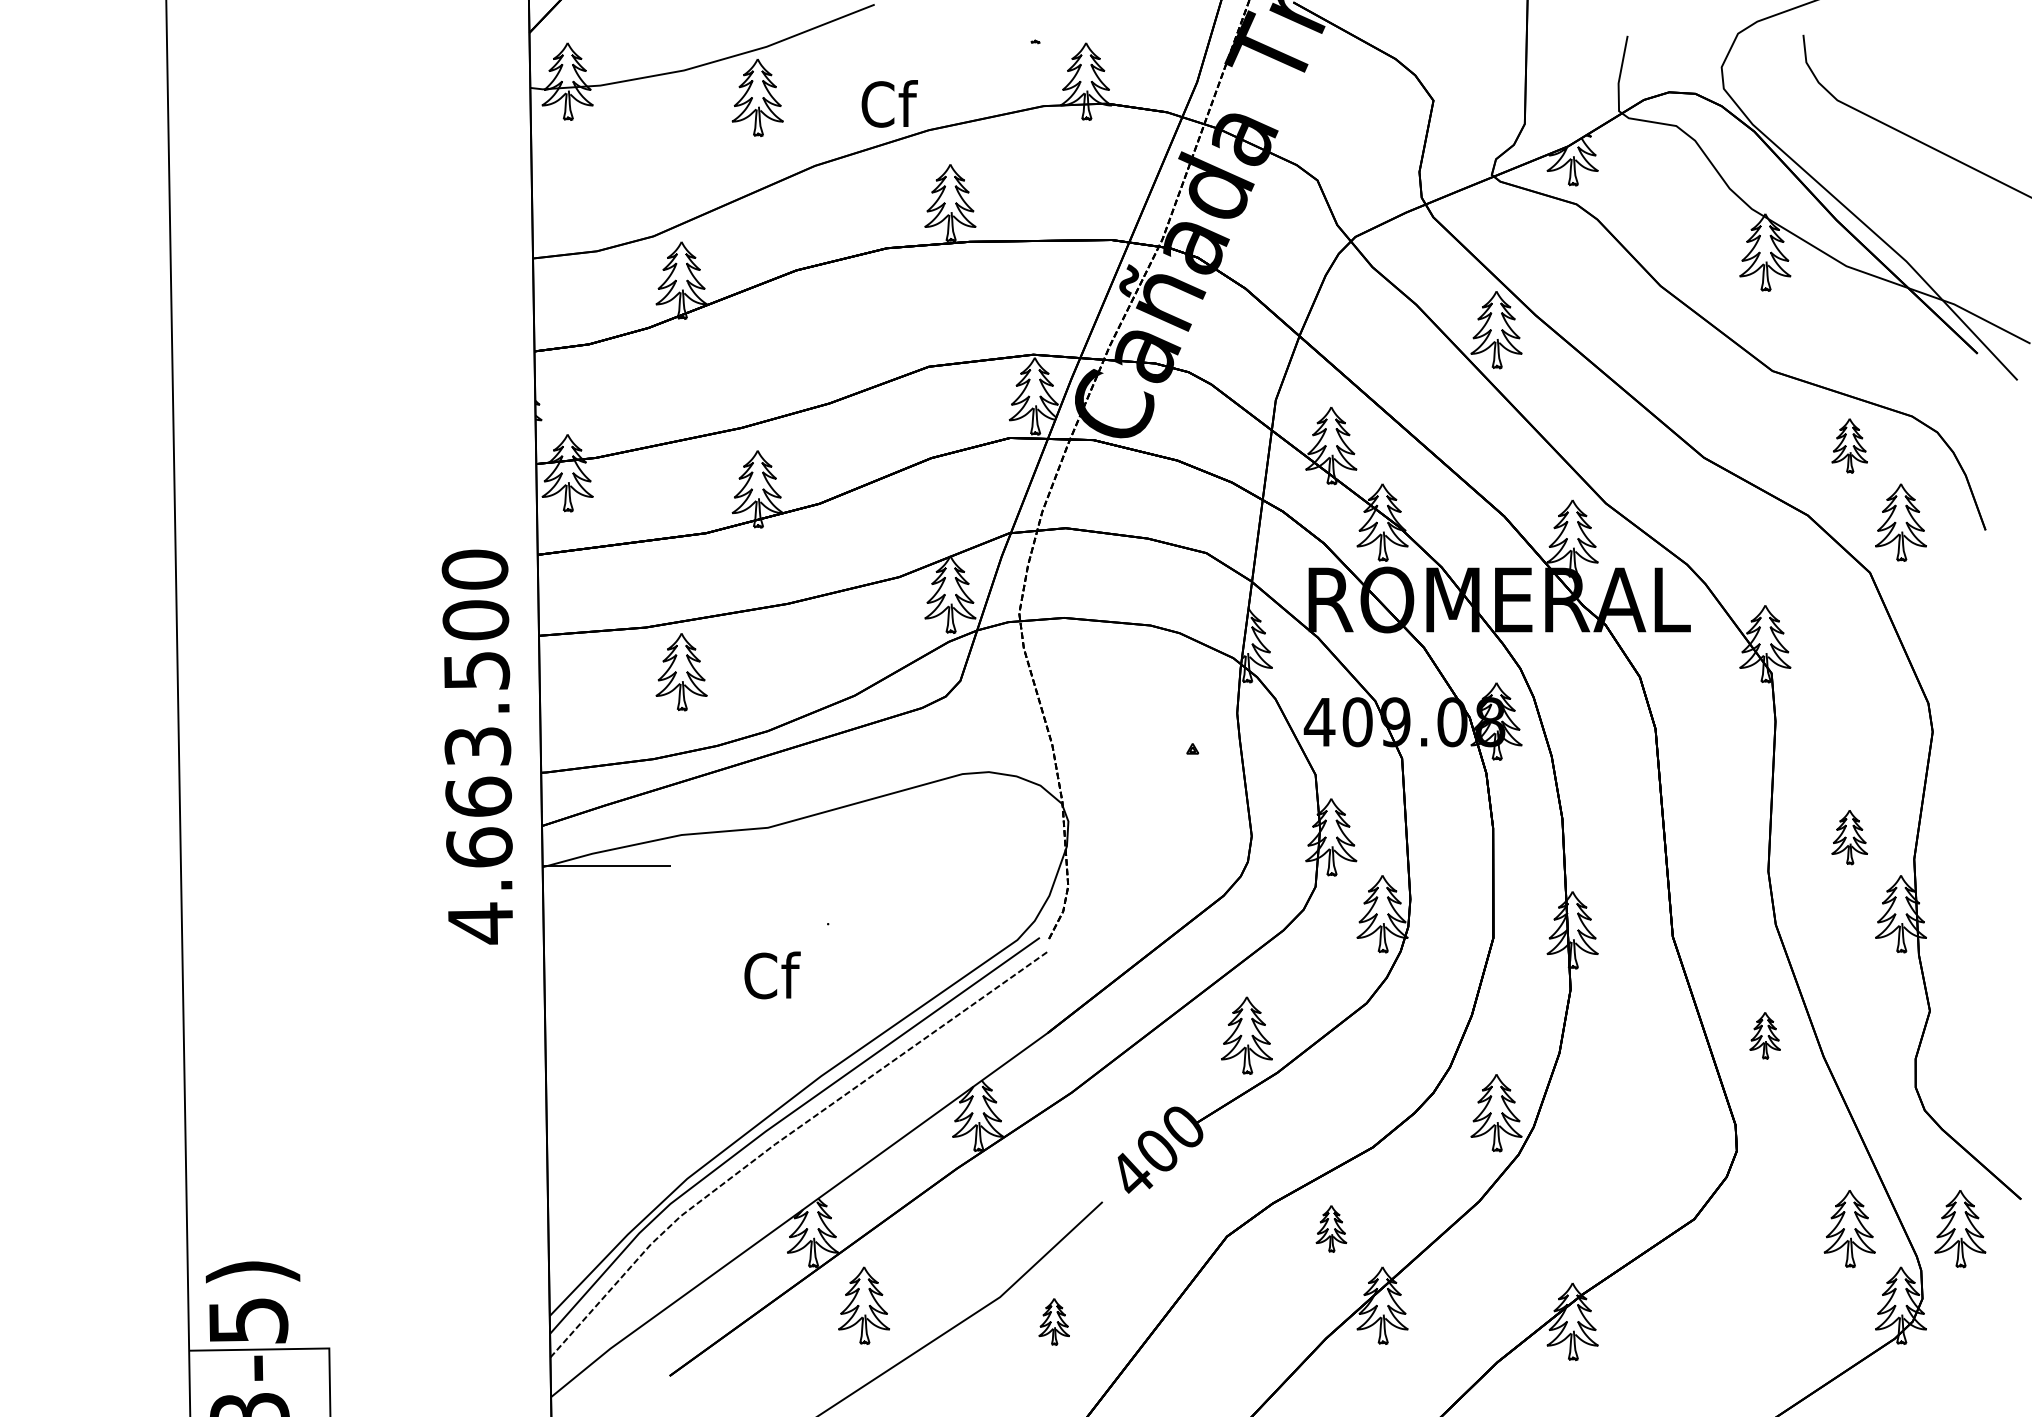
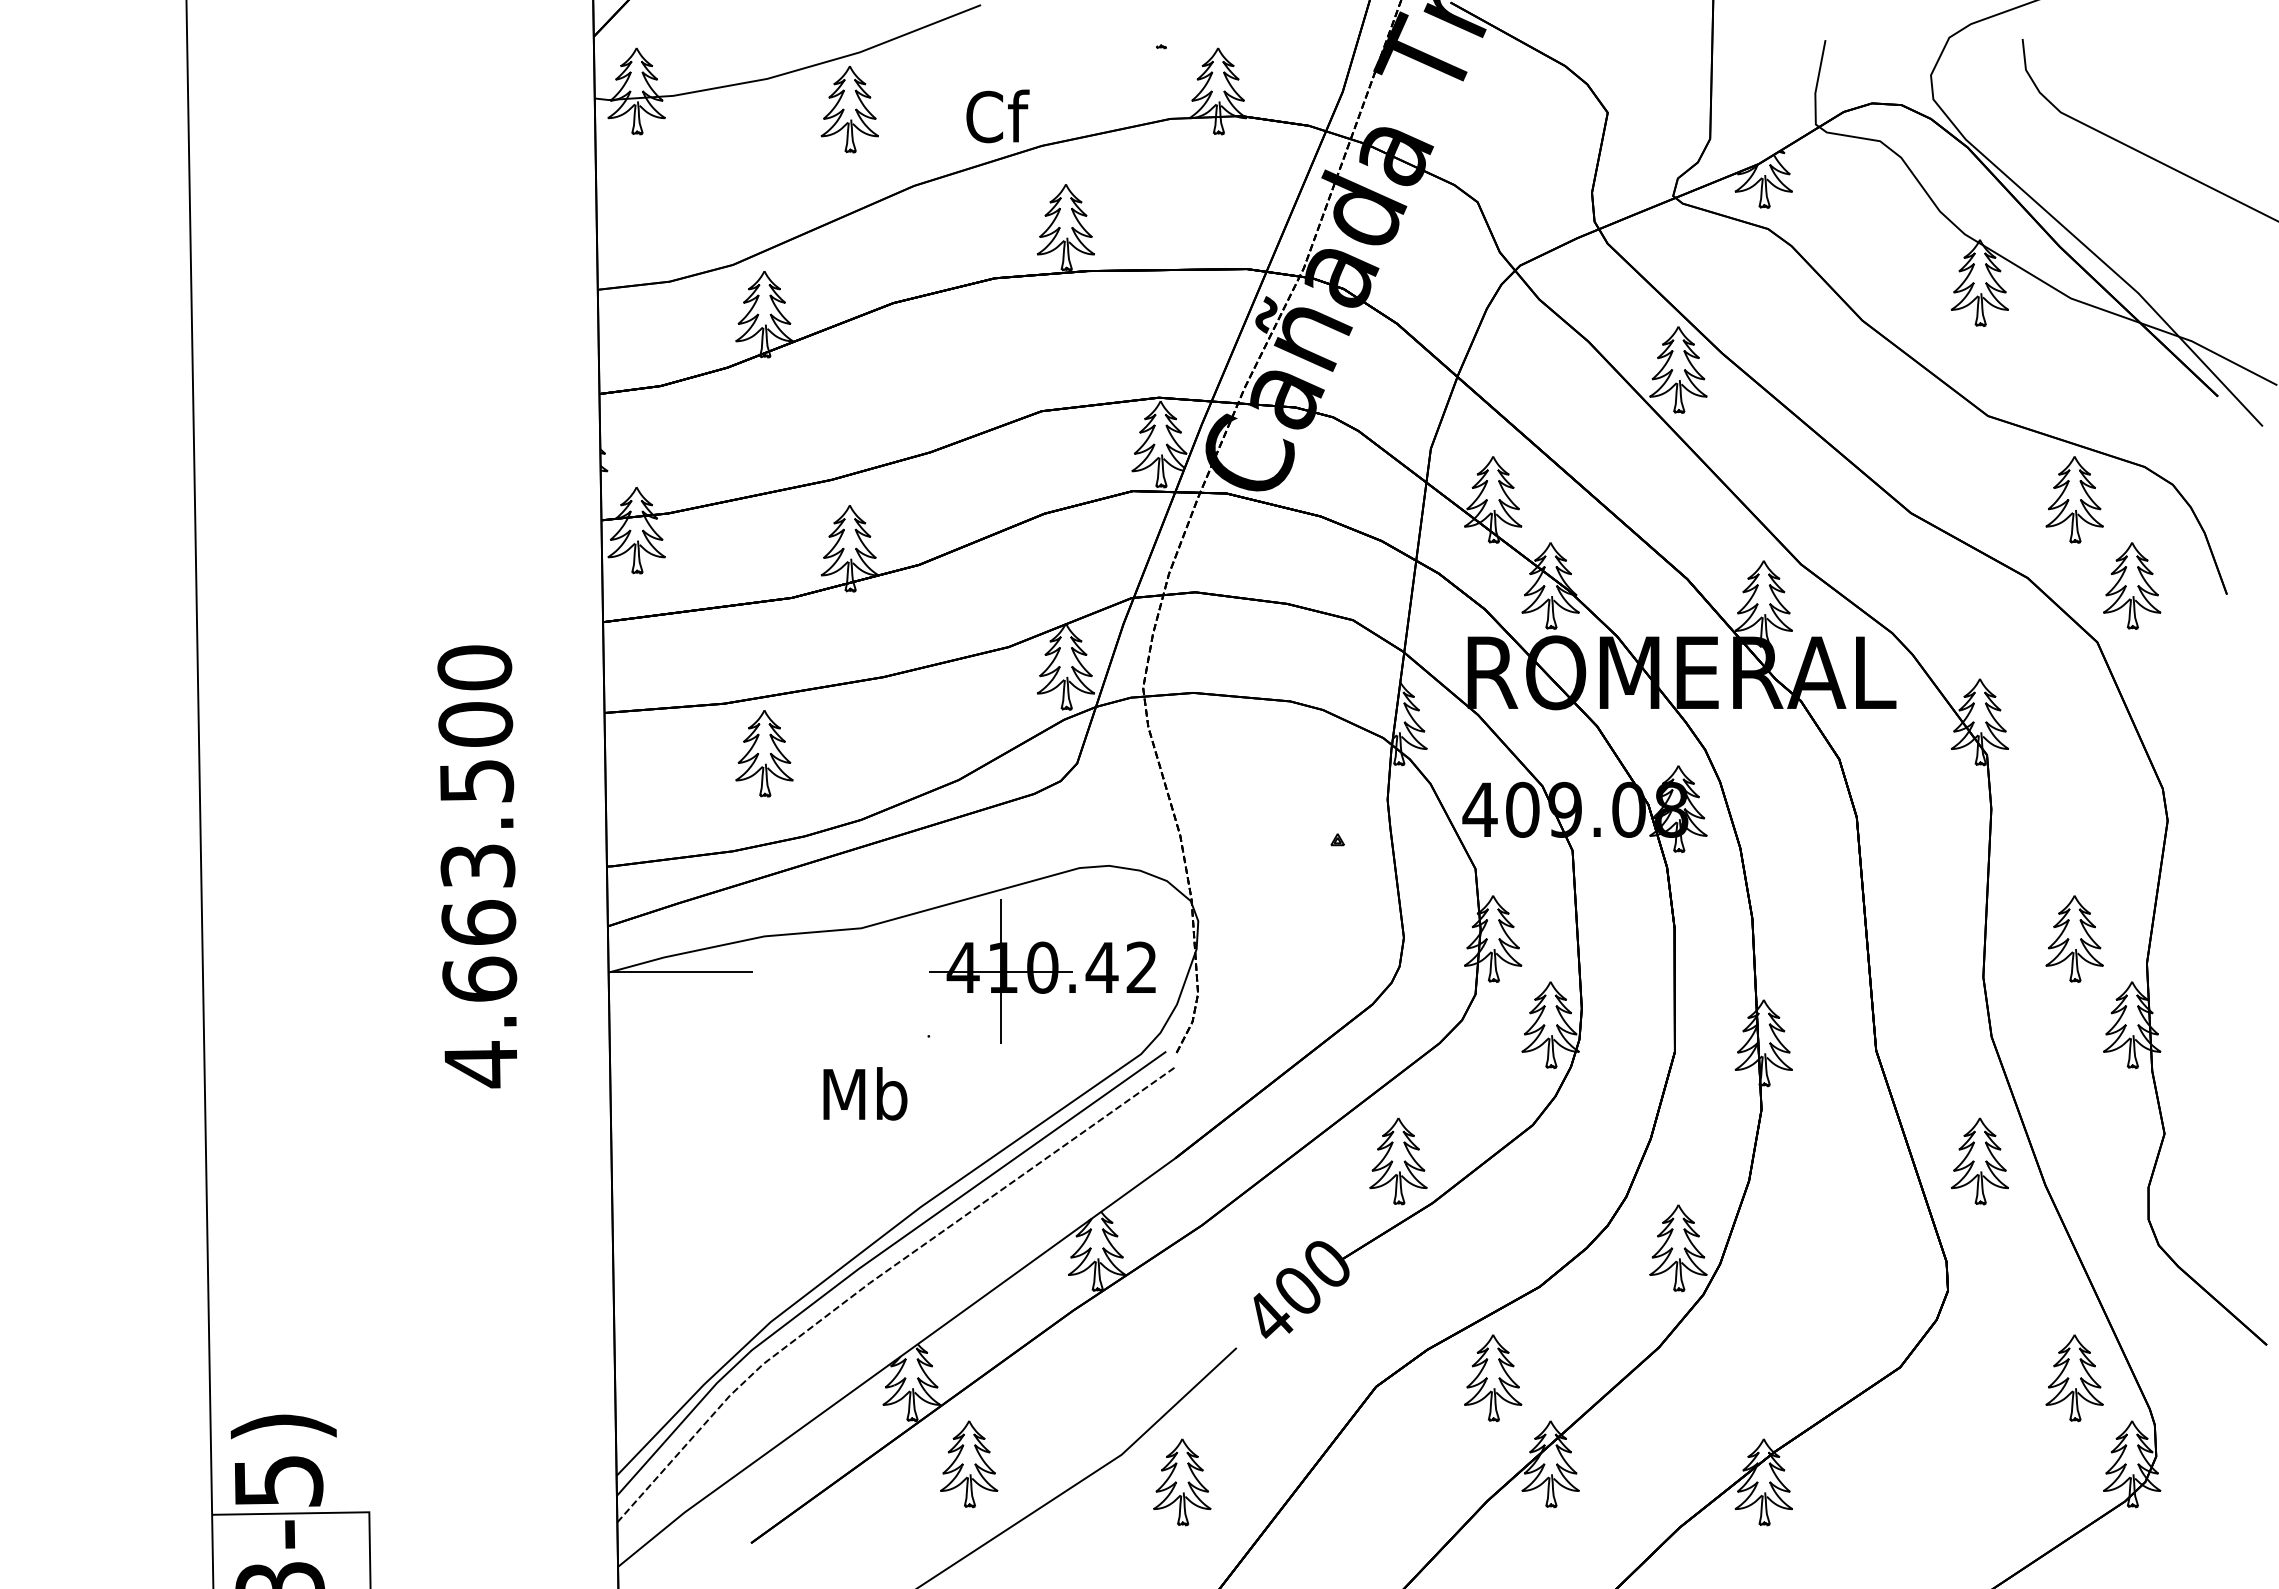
part: (1849, 445) -> (2074, 499), size x1.43
text: (477, 746) -> (477, 866), moved
part: (1849, 836) -> (2074, 938), size x1.43
part: (929, 866) -> (1042, 971), added
text: (771, 975) -> (865, 1093), Cf -> Mb
part: (1764, 1035) -> (1979, 1161), size x1.67
part: (1331, 1228) -> (1493, 1377), size x1.67
part: (1960, 1229) -> (2198, 1378), removed
part: (1054, 1321) -> (1182, 1482), size x1.67

